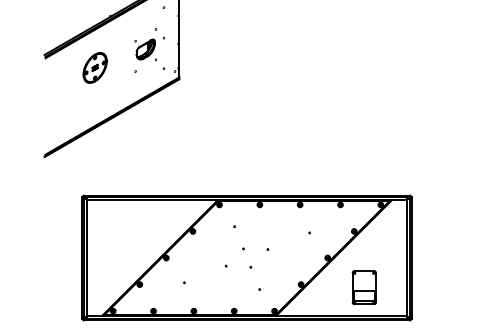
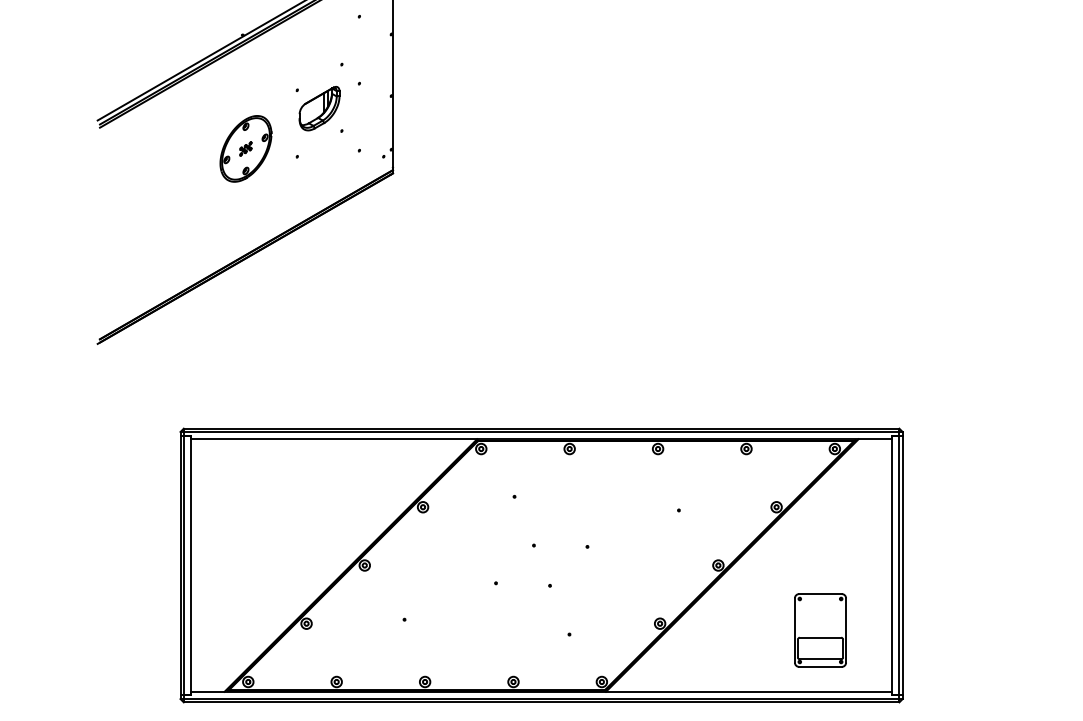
part: (94, 67) -> (244, 147), moved
part: (363, 287) -> (818, 630), moved

